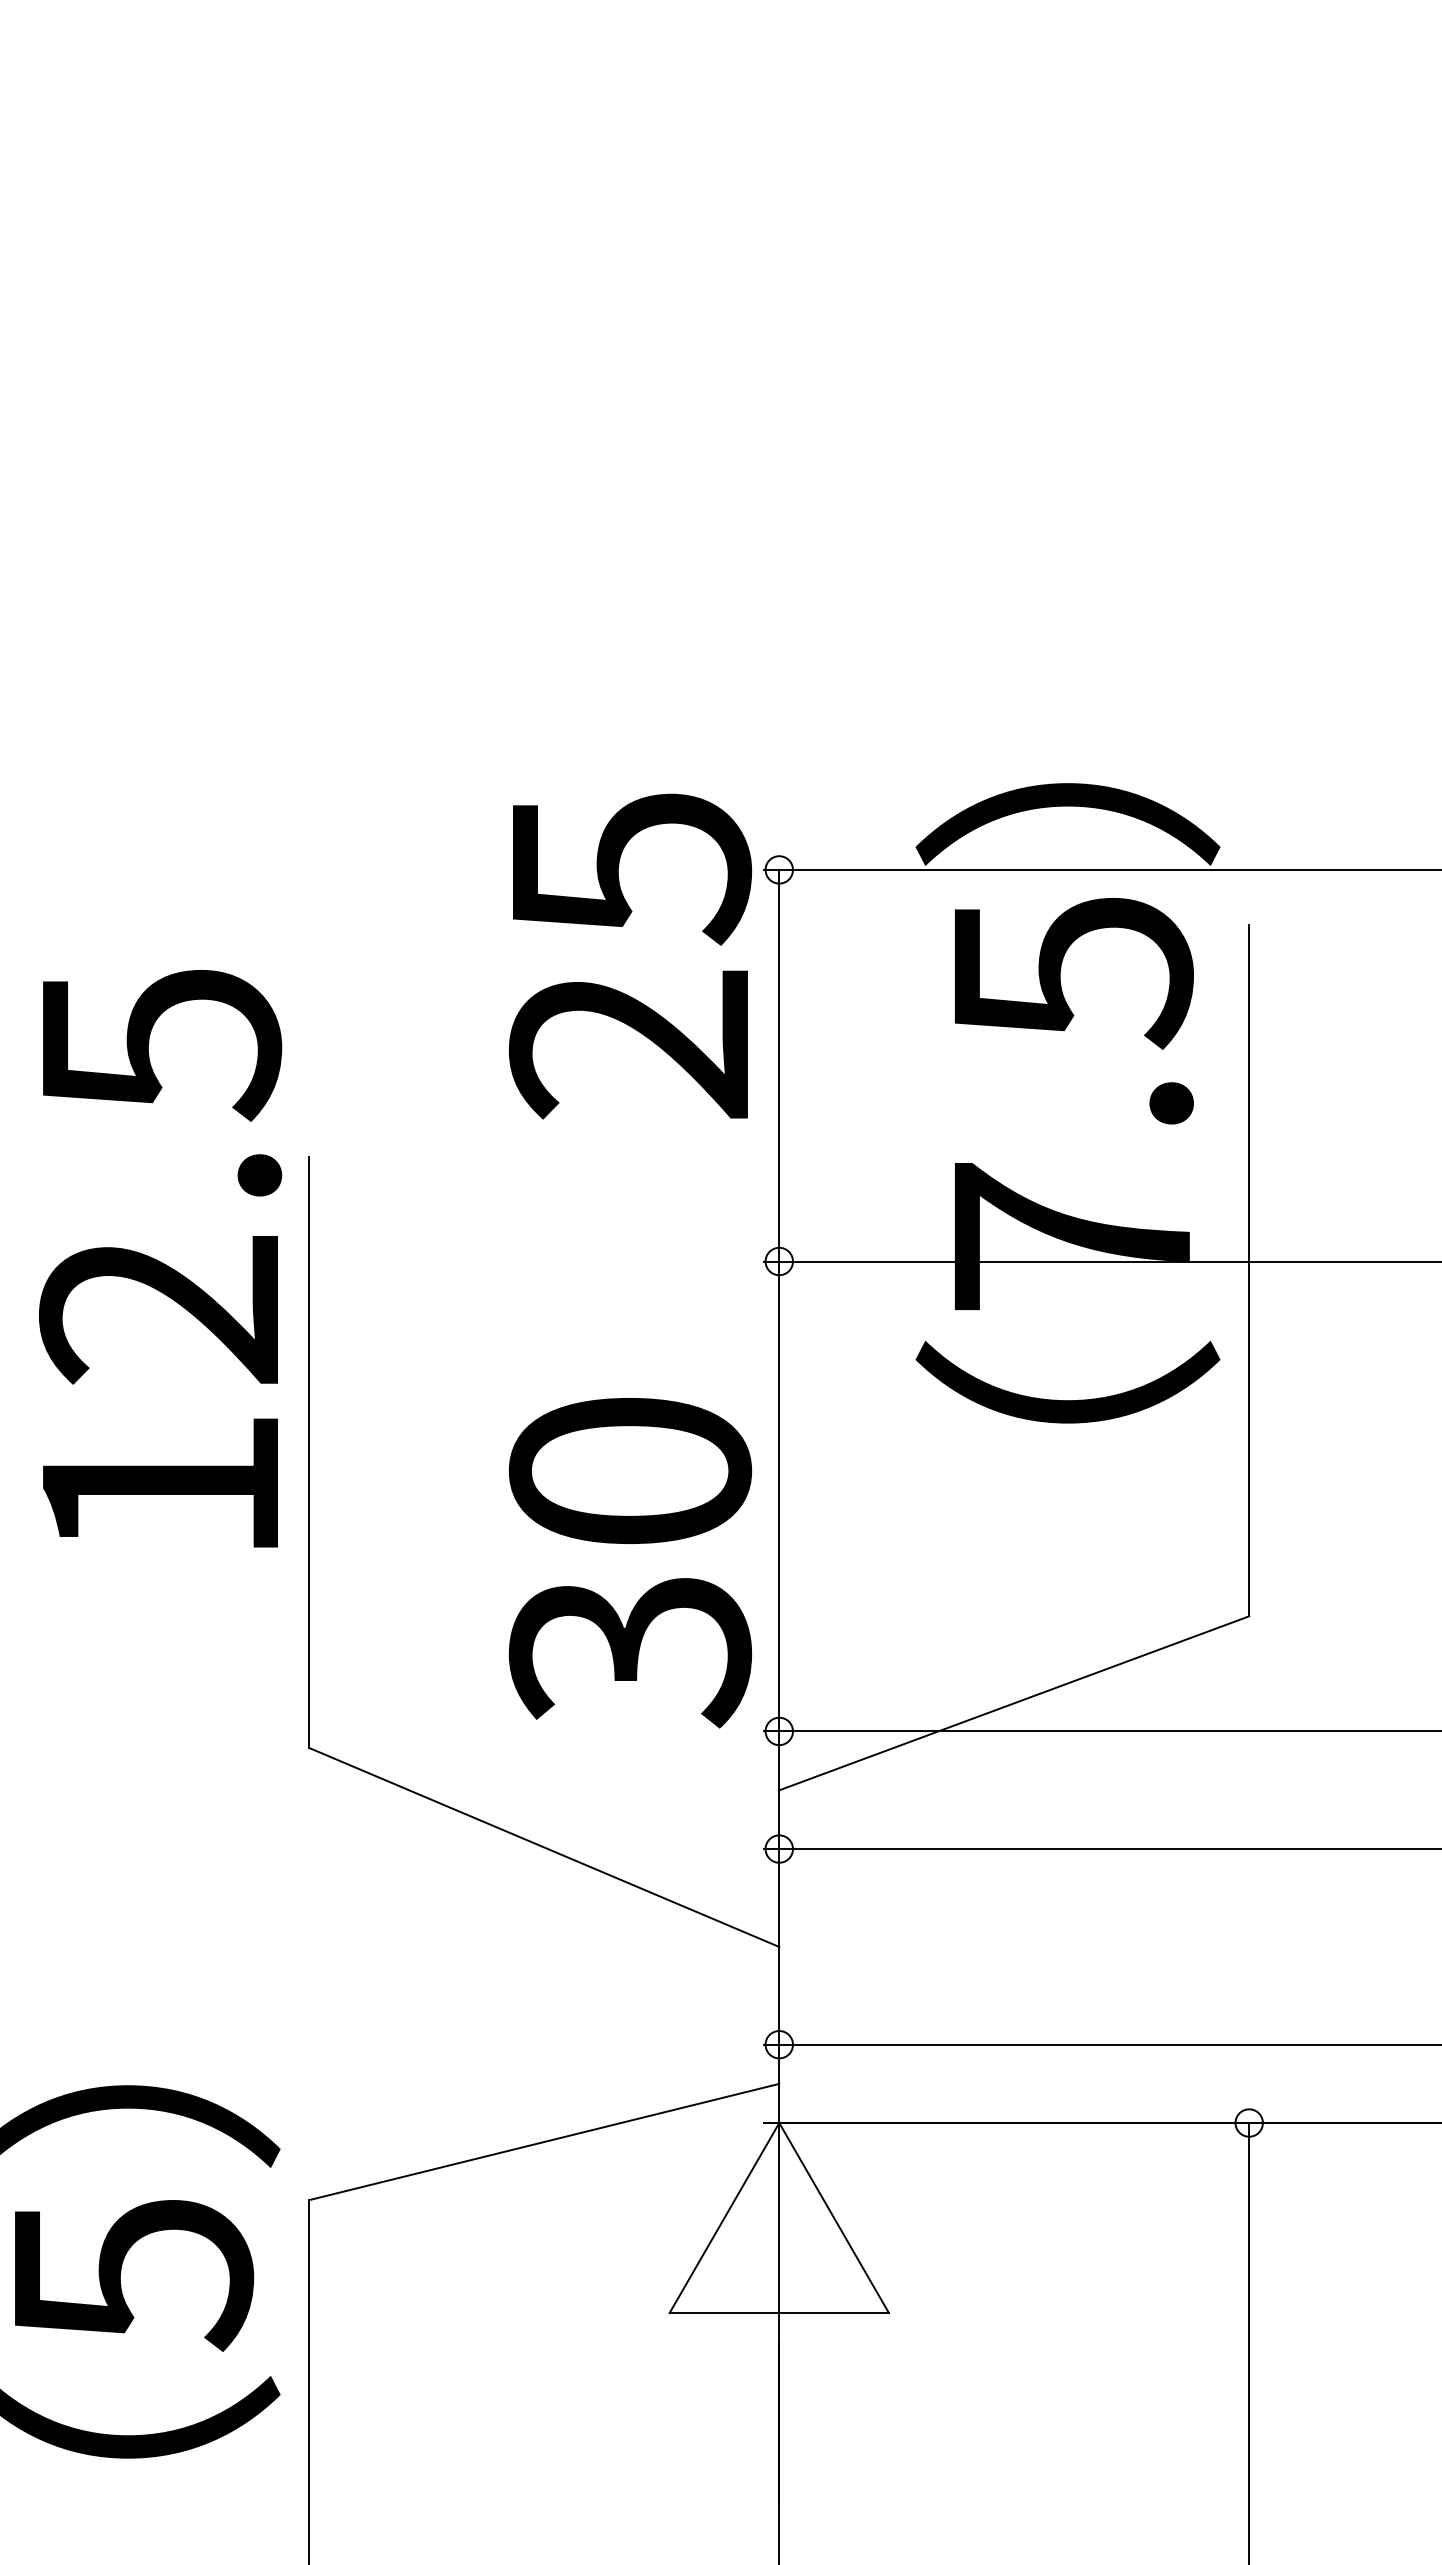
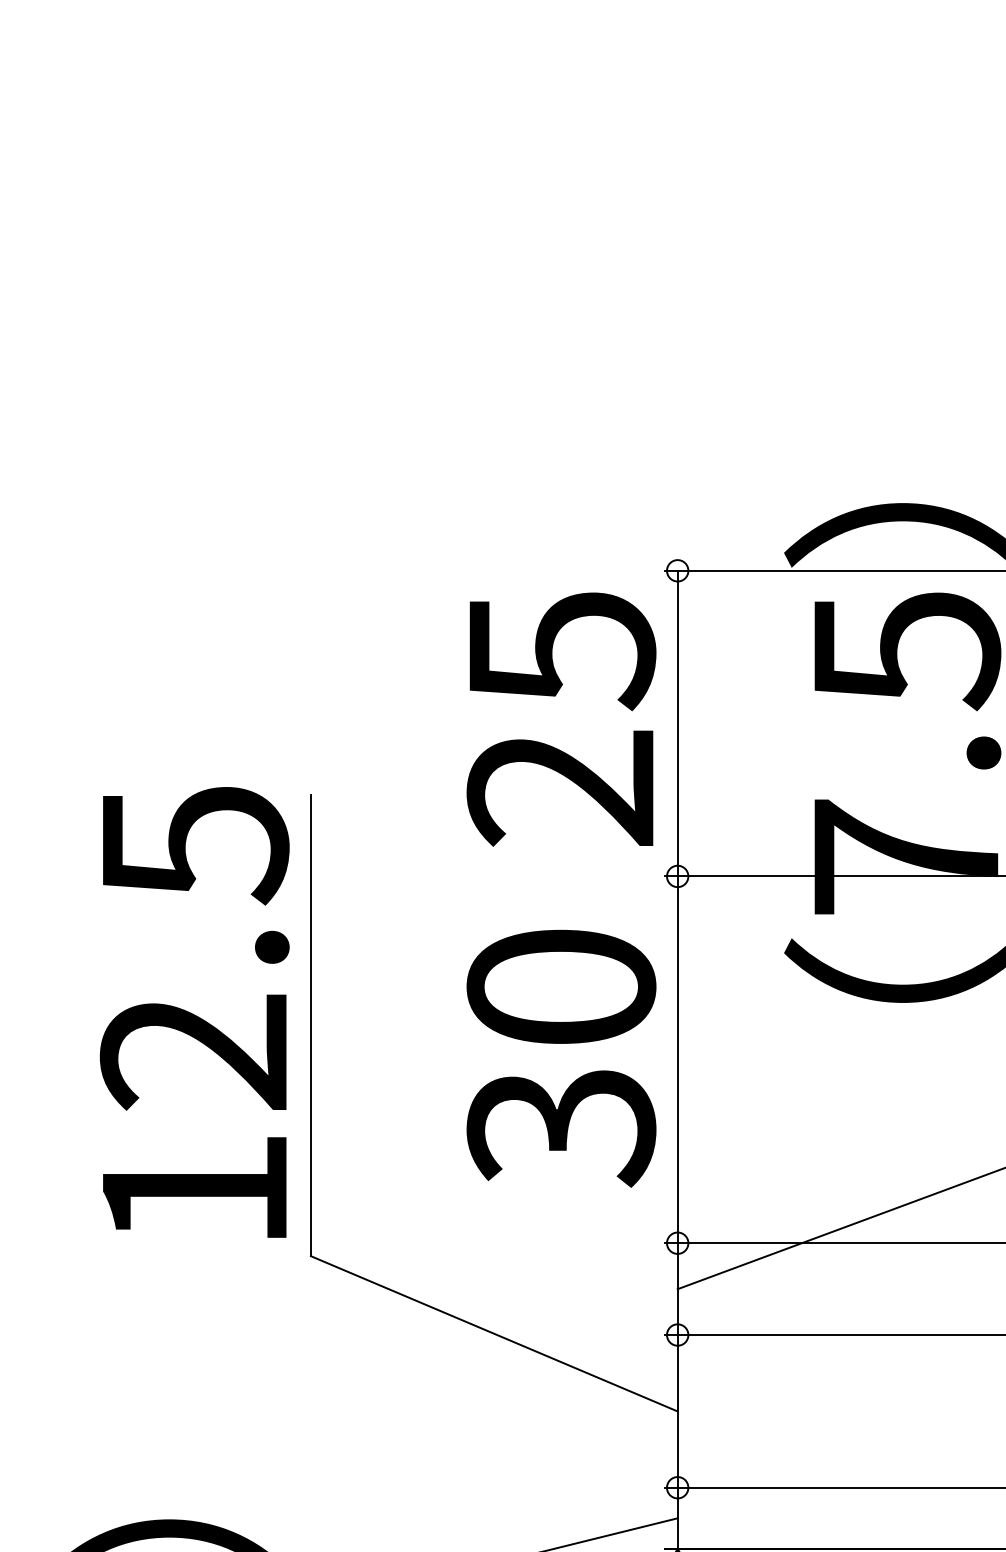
text: (630, 956) -> (561, 719), moved
text: (160, 1258) -> (194, 1012), moved
text: (630, 1563) -> (561, 1059), moved

